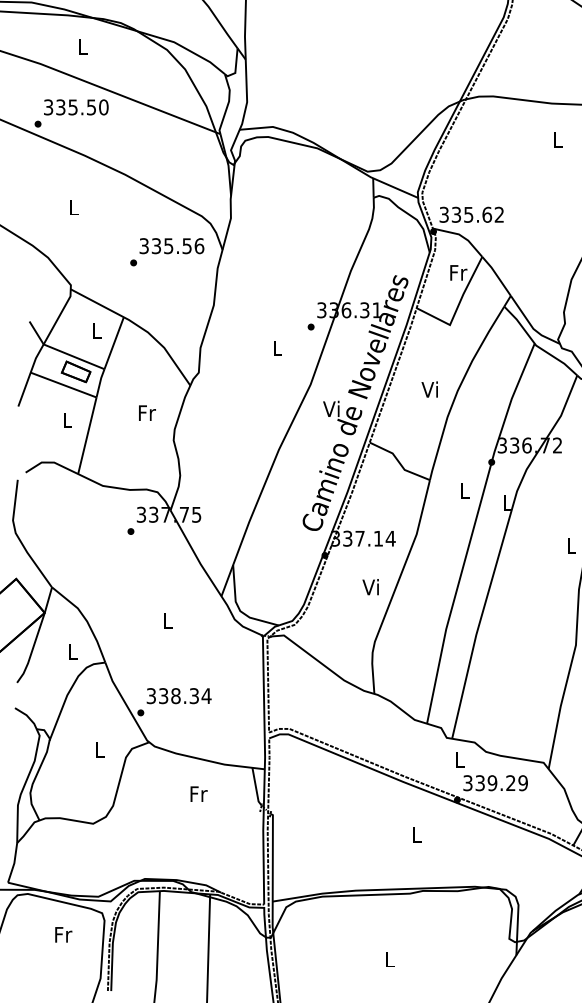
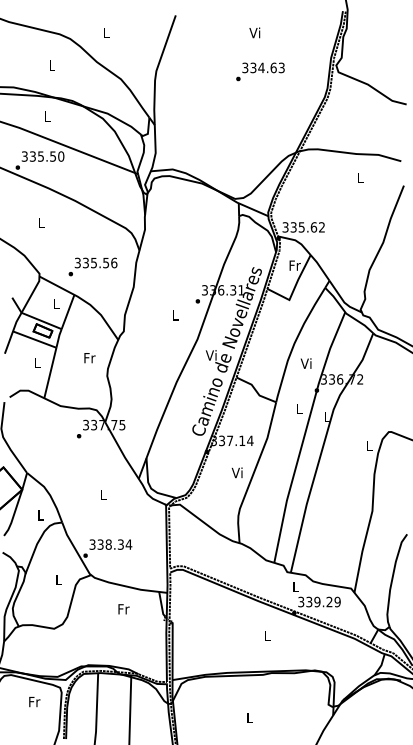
text: (166, 251) -> (92, 266), moved
text: (428, 389) -> (305, 363), moved

